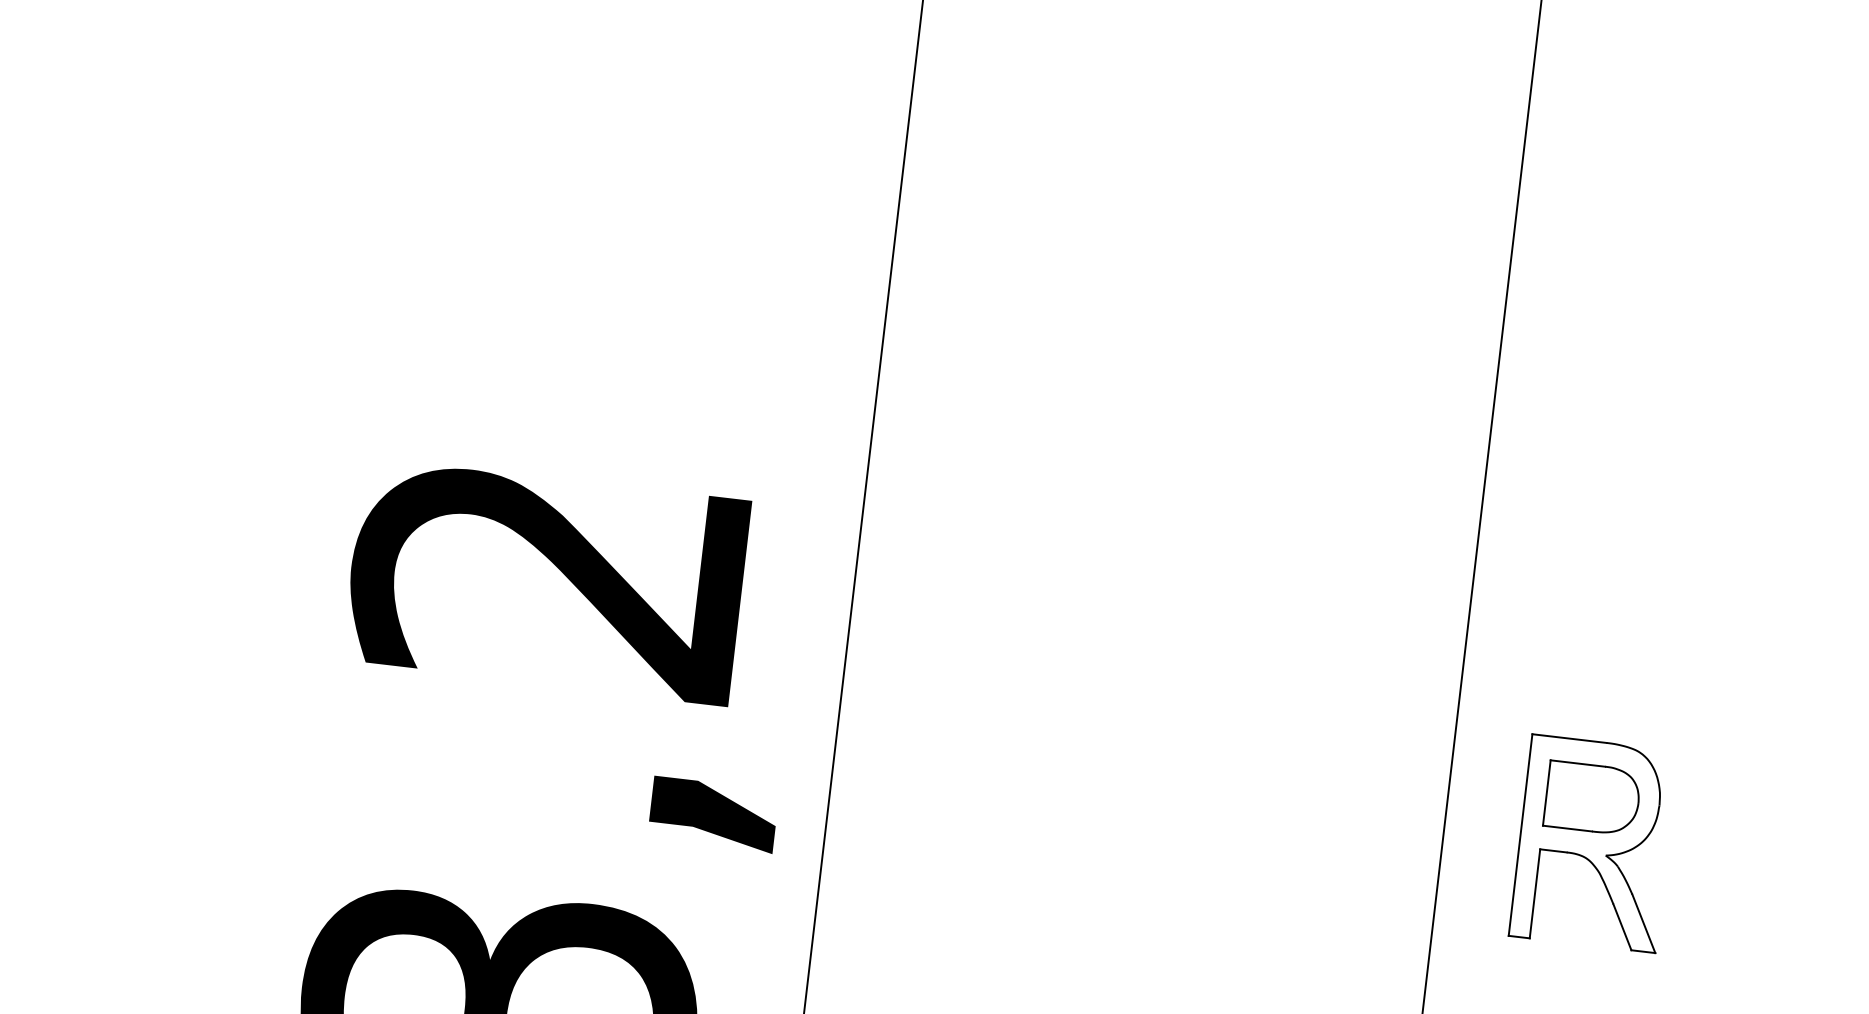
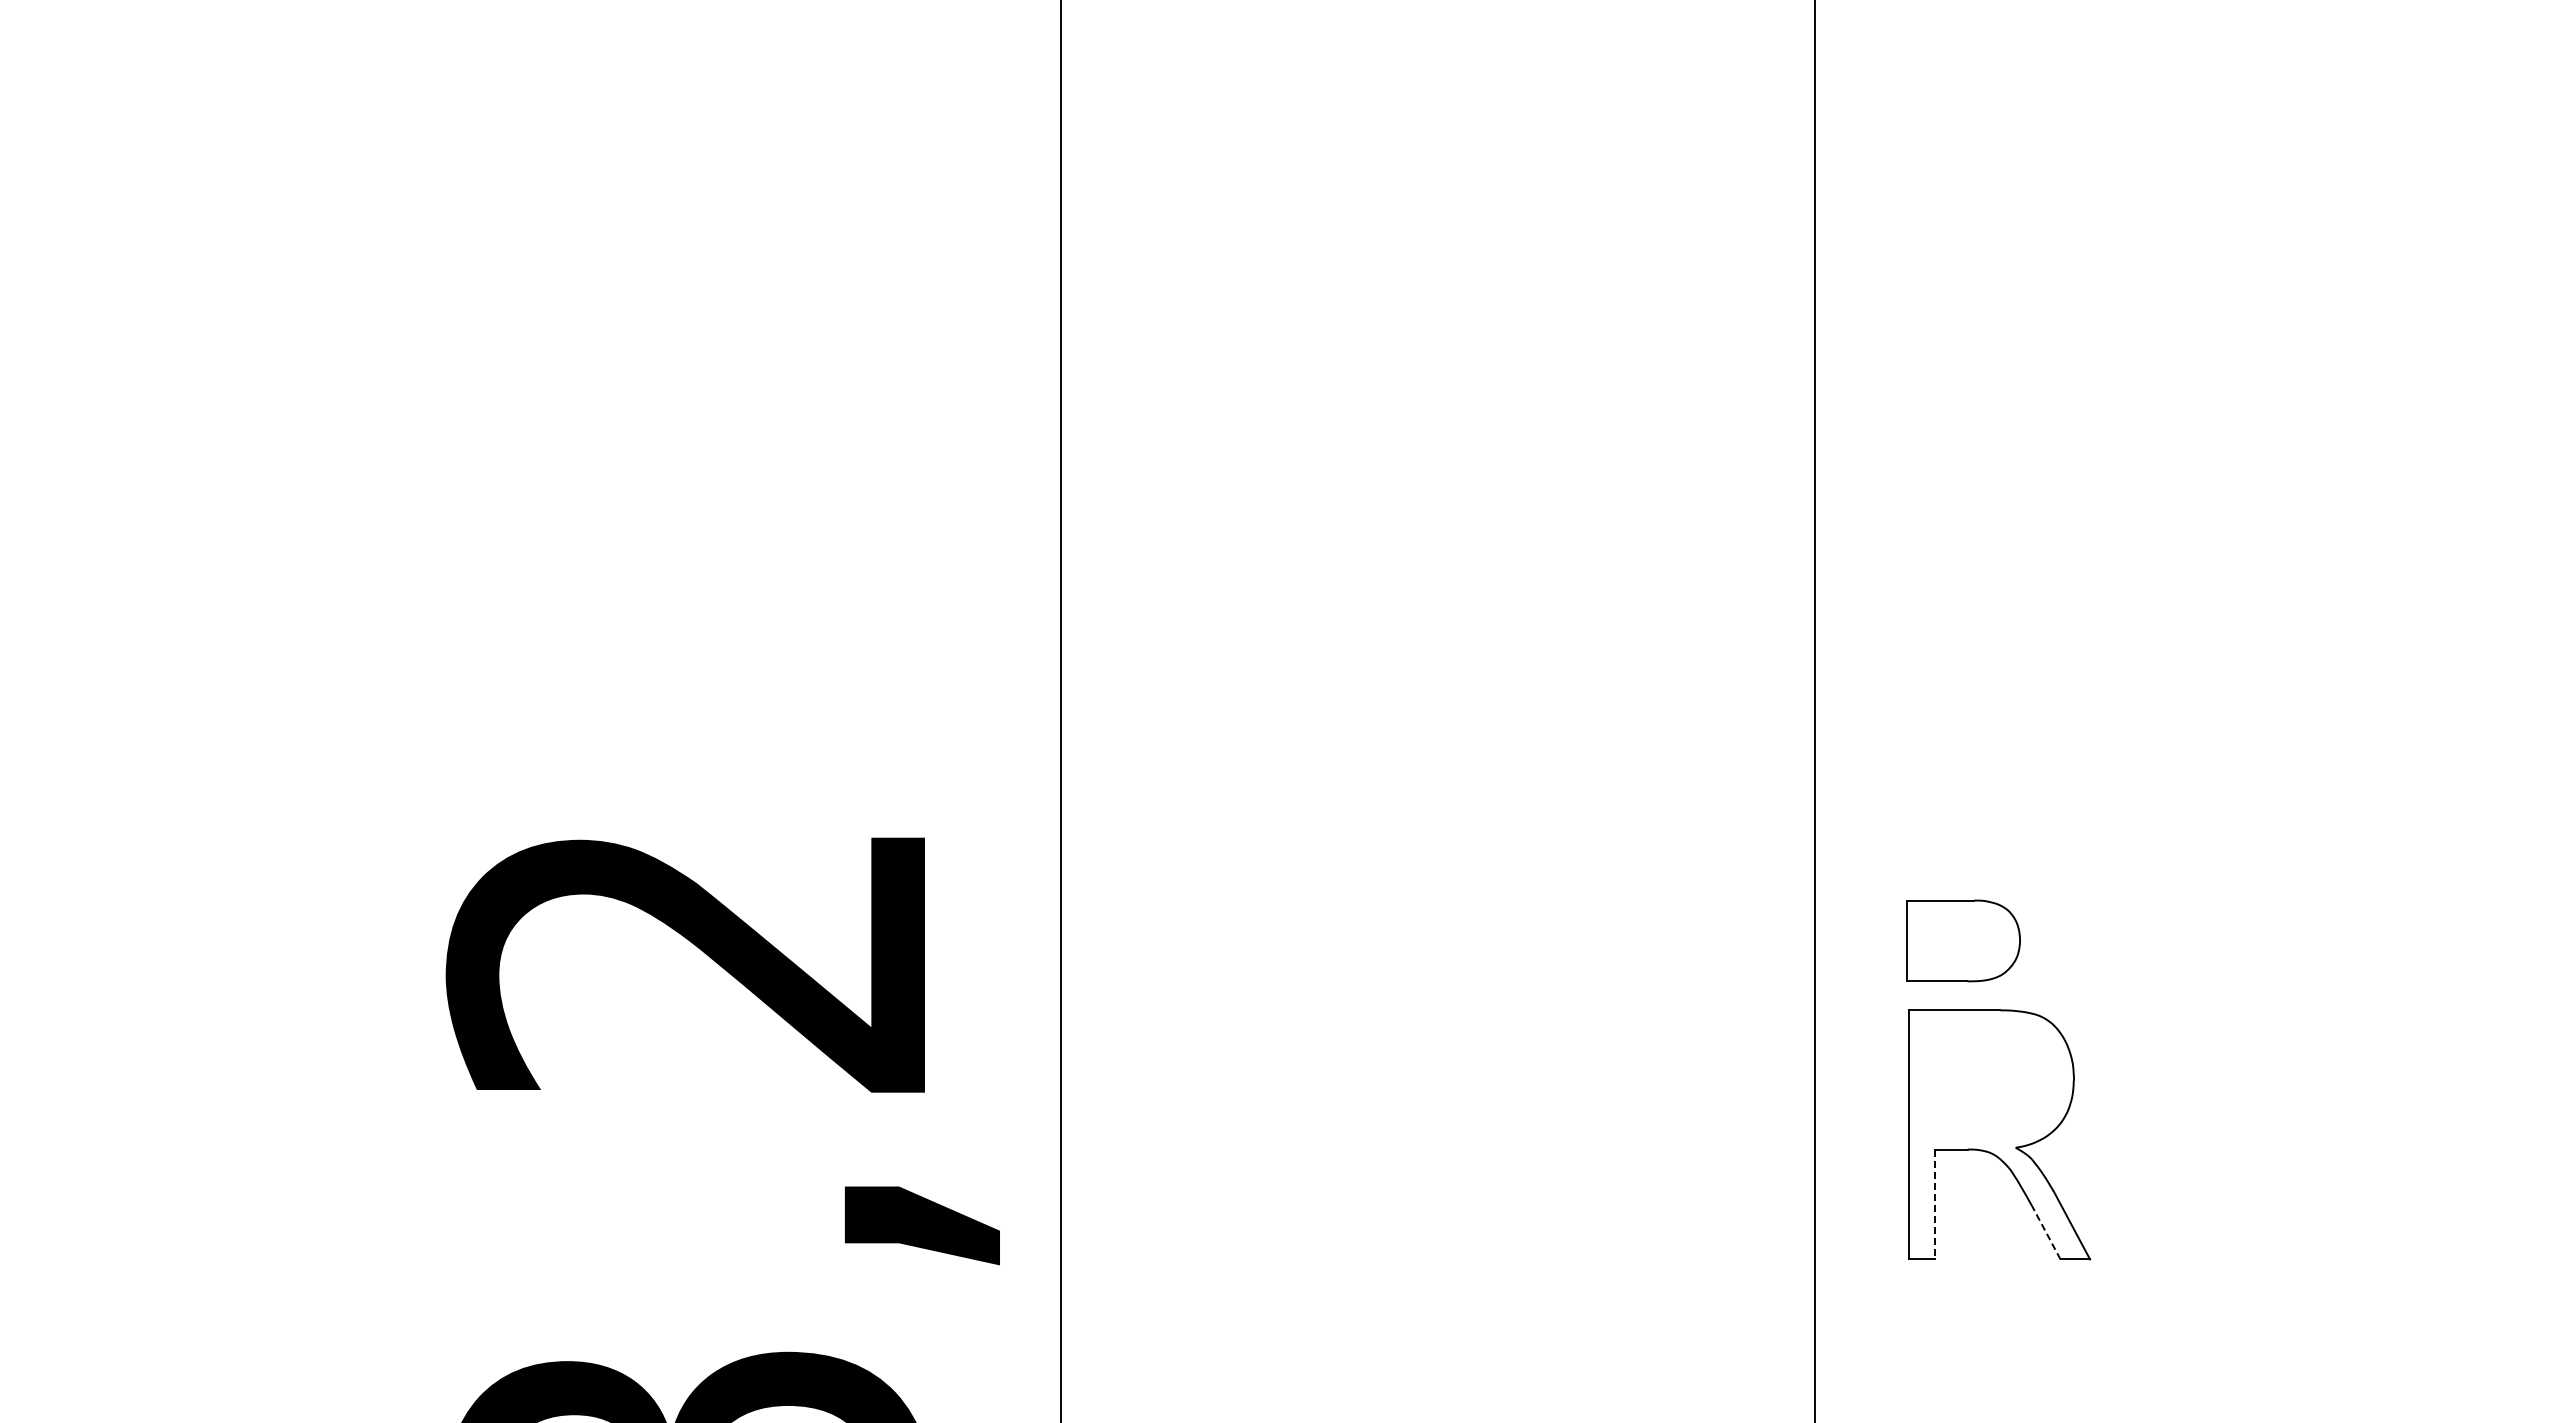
part: (1592, 798) -> (1963, 940), moved
line: (1534, 893) -> (1934, 1204), solid -> dashed
line: (1622, 927) -> (2046, 1232), solid -> dashed

